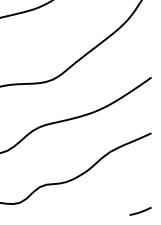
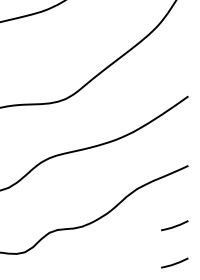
line: (140, 181) -> (174, 225), added

